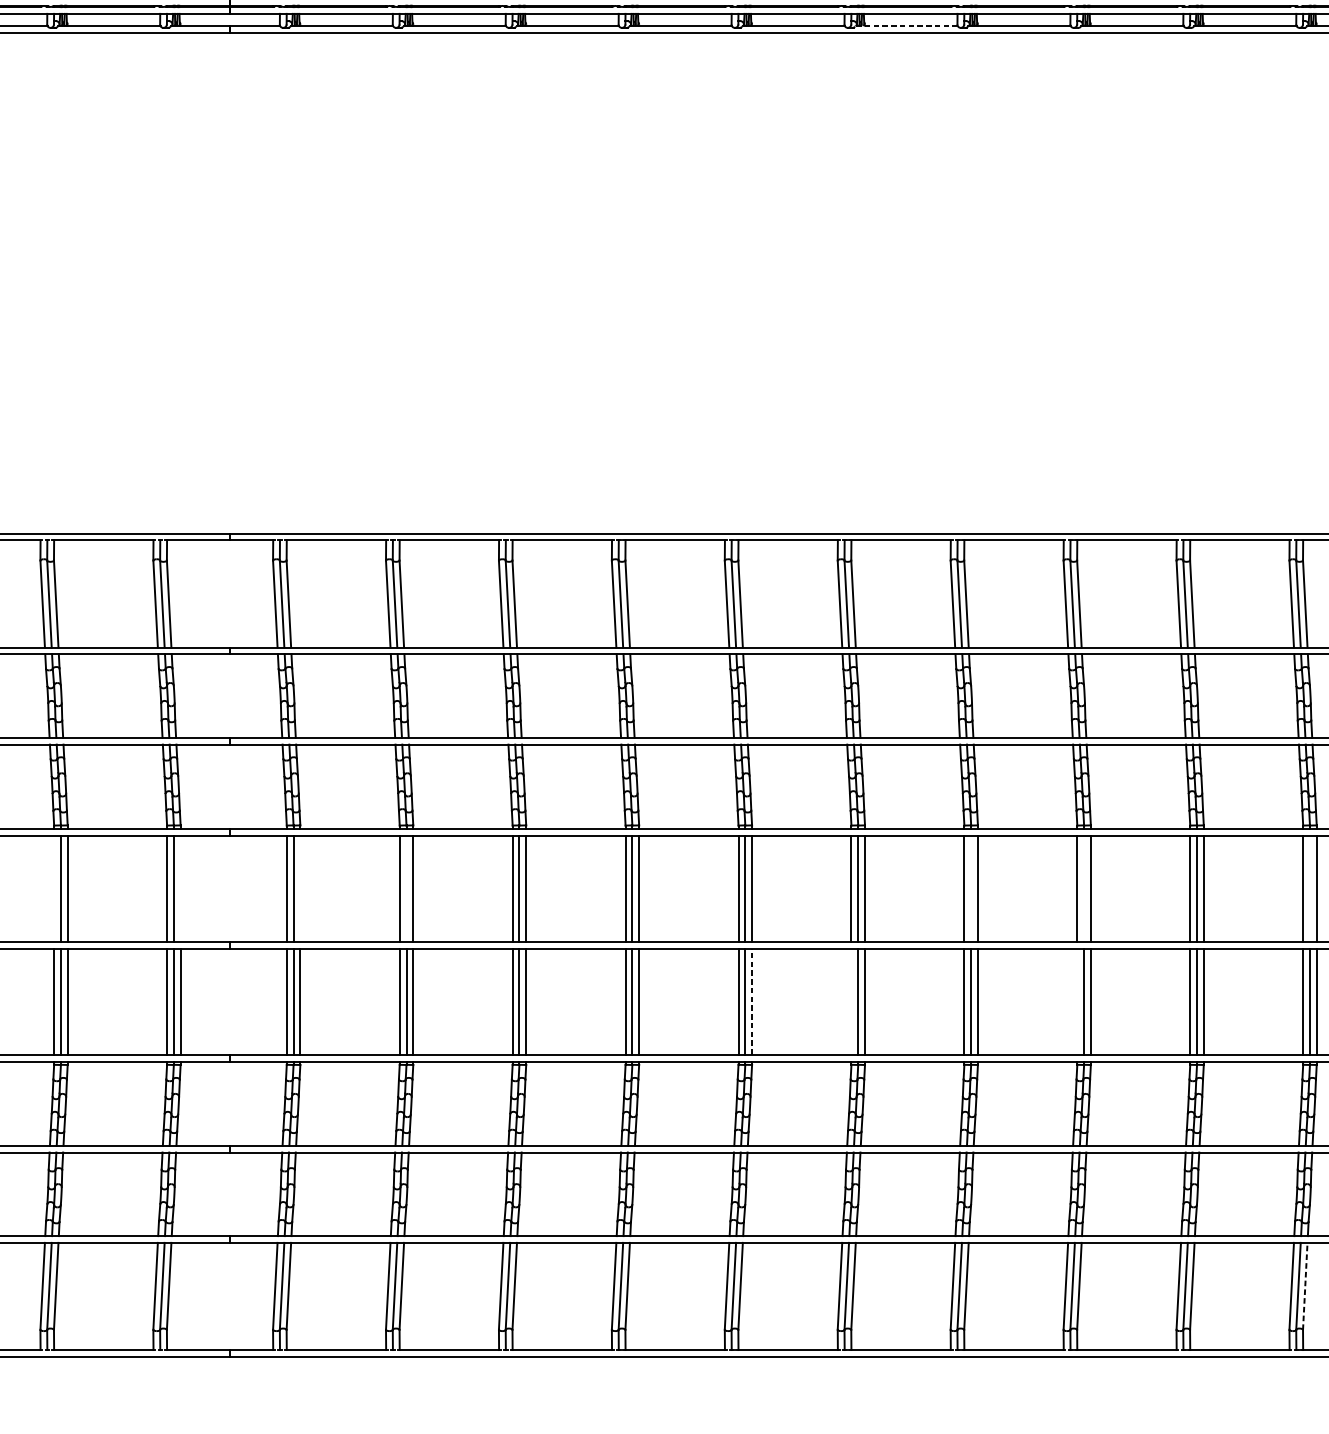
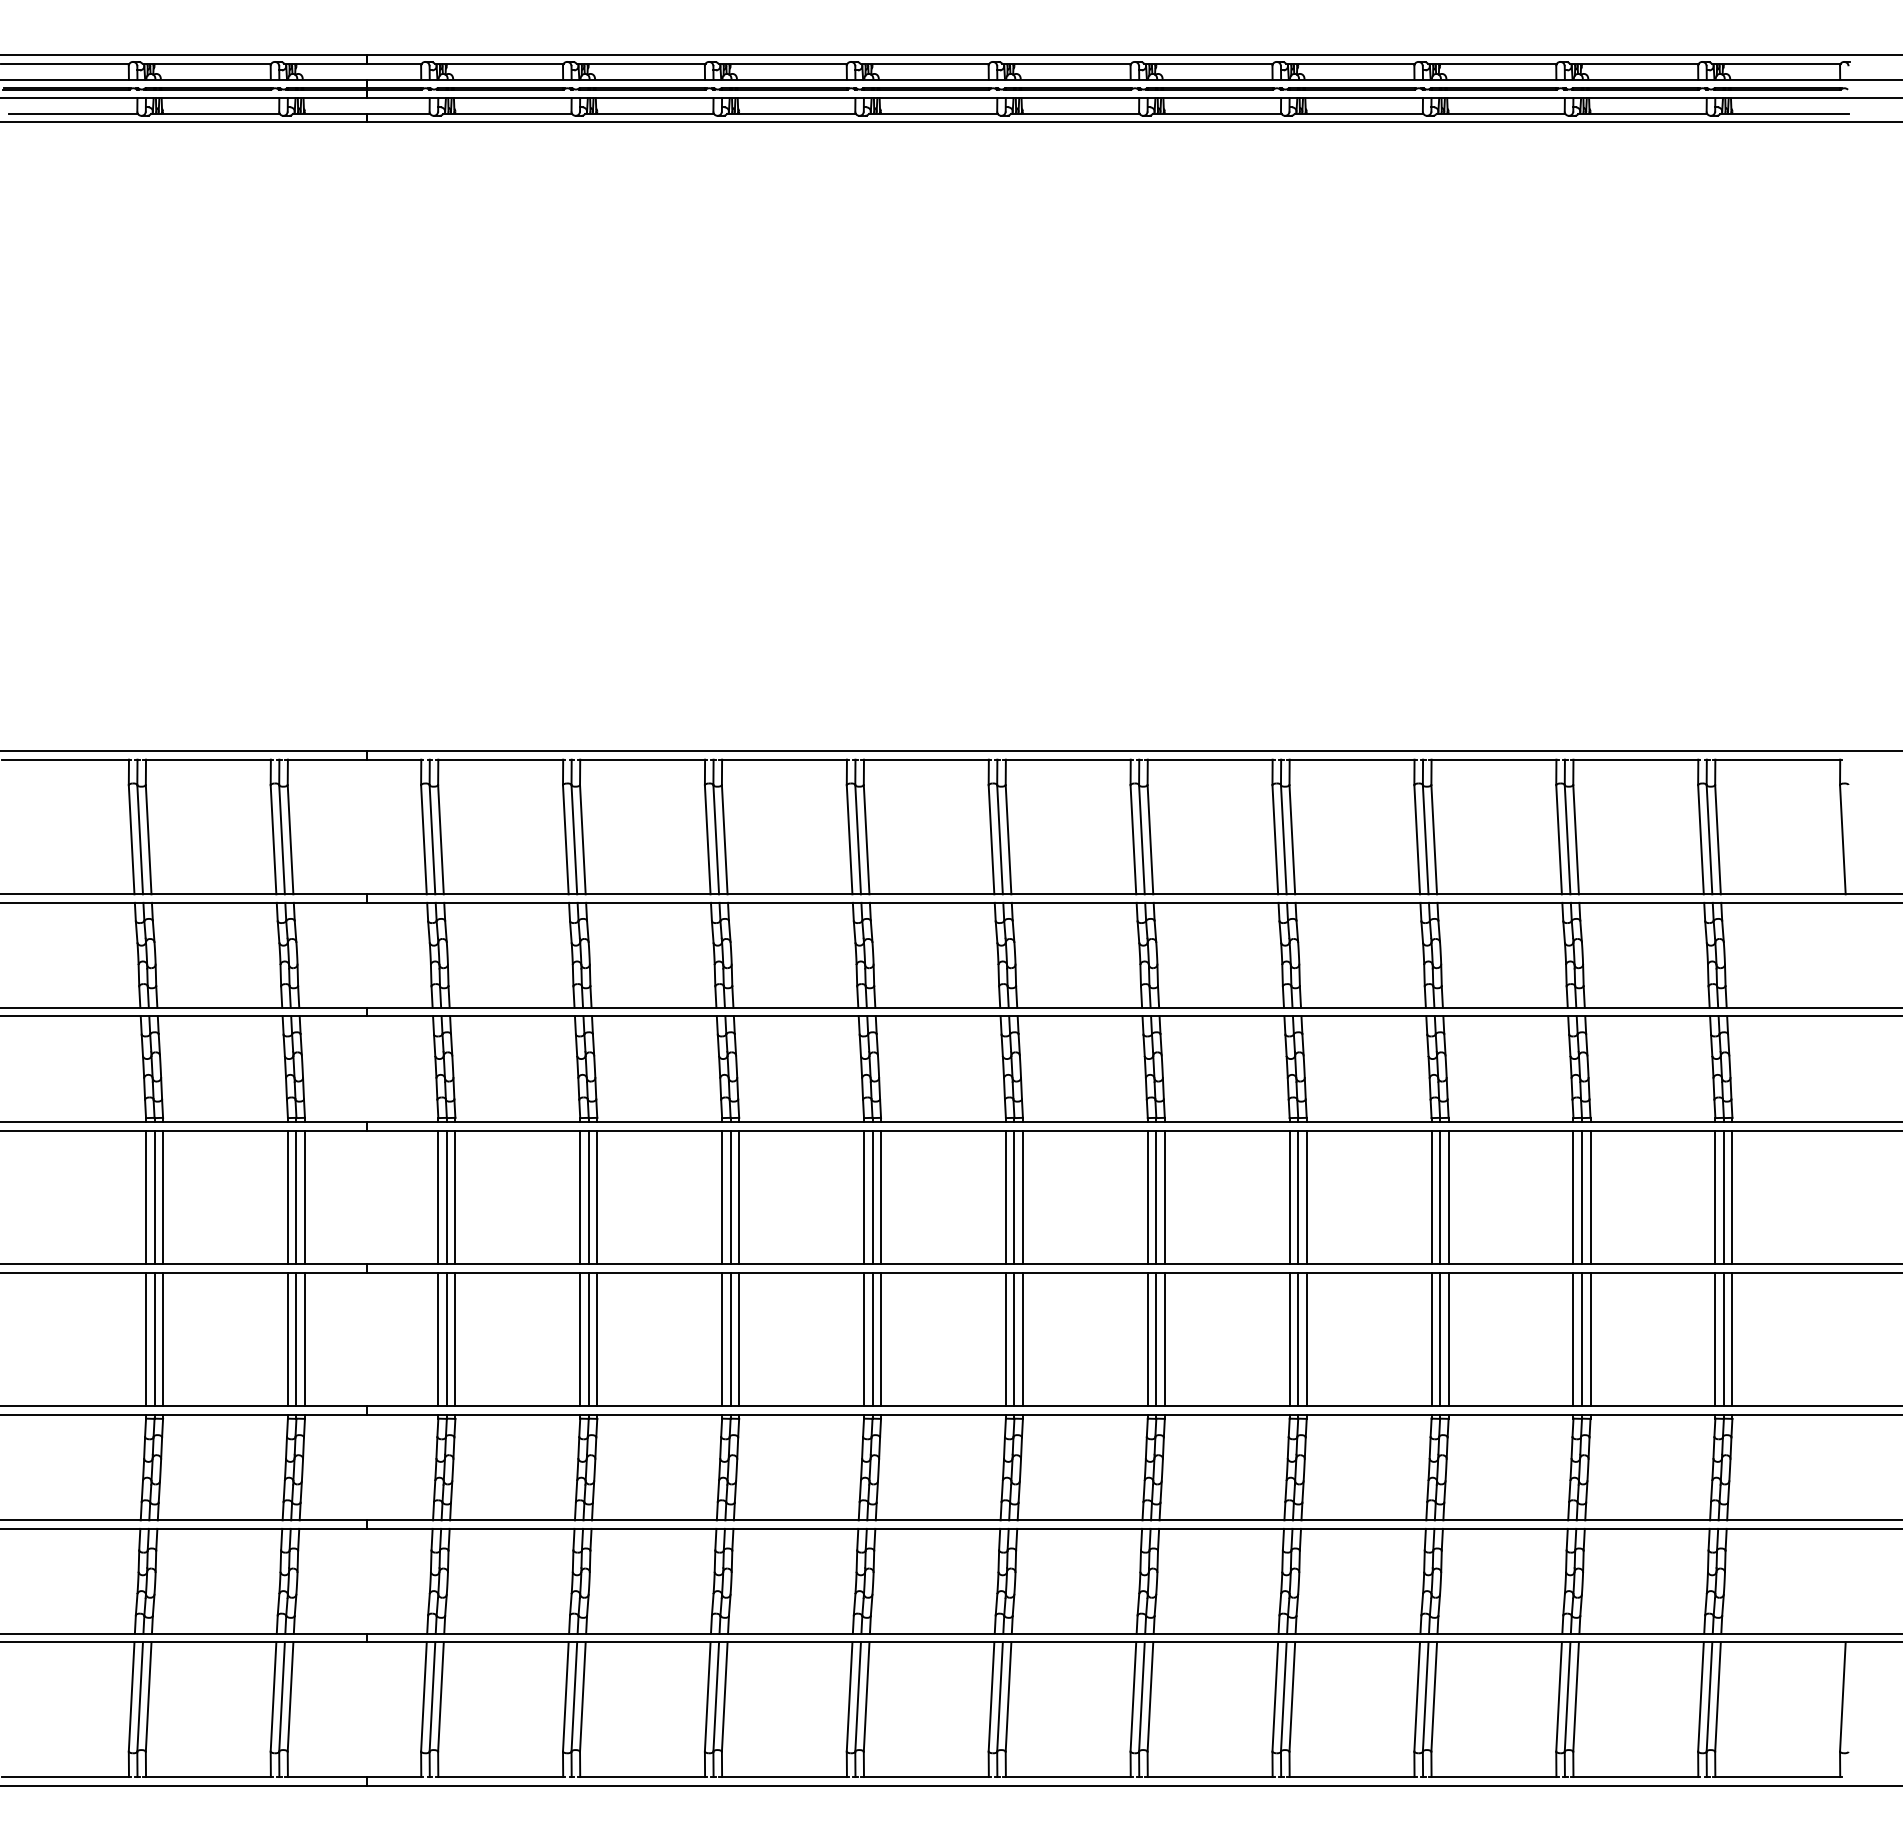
line: (906, 26) -> (1216, 113), dashed -> solid
line: (54, 888) -> (146, 1197), added
line: (180, 888) -> (304, 1197), added
line: (300, 888) -> (455, 1197), added
line: (406, 888) -> (588, 1197), added
line: (971, 888) -> (1298, 1197), added
line: (1084, 888) -> (1440, 1197), added
line: (1309, 888) -> (1723, 1197), added
line: (751, 1001) -> (1022, 1339), dashed -> solid
line: (851, 1001) -> (1147, 1339), added
line: (1077, 1001) -> (1431, 1339), added
line: (1305, 1286) -> (1718, 1697), dashed -> solid

